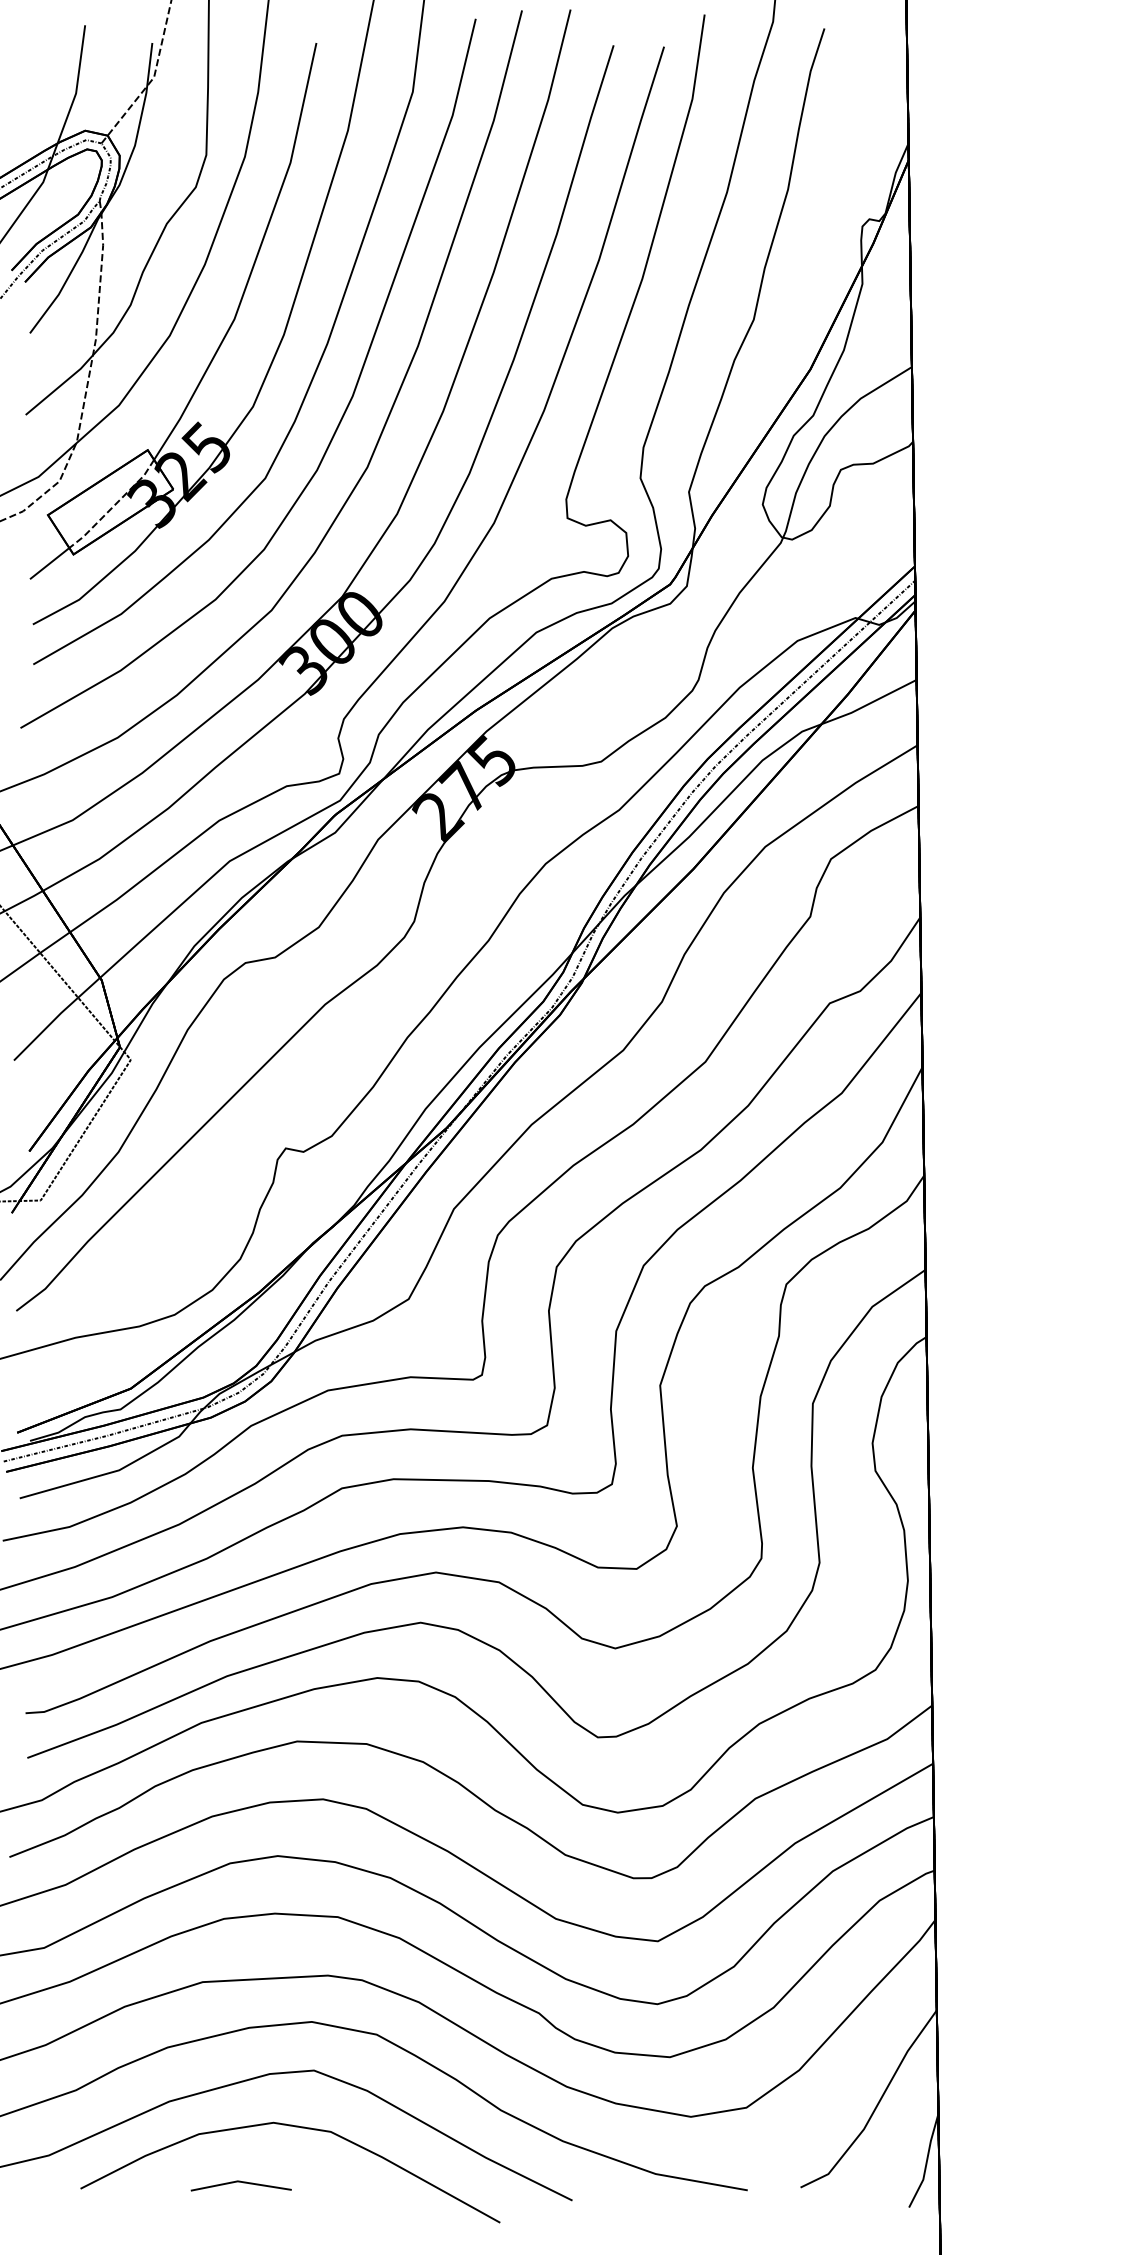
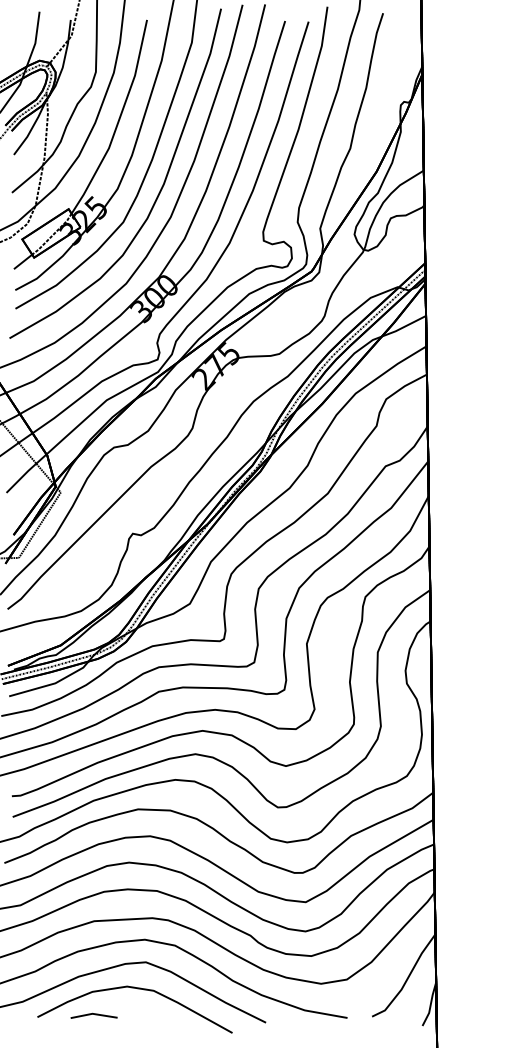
part: (239, 2185) -> (93, 1015), moved

